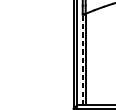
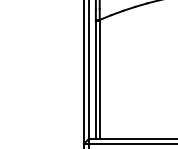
line: (82, 59) -> (95, 79), dashed -> solid

